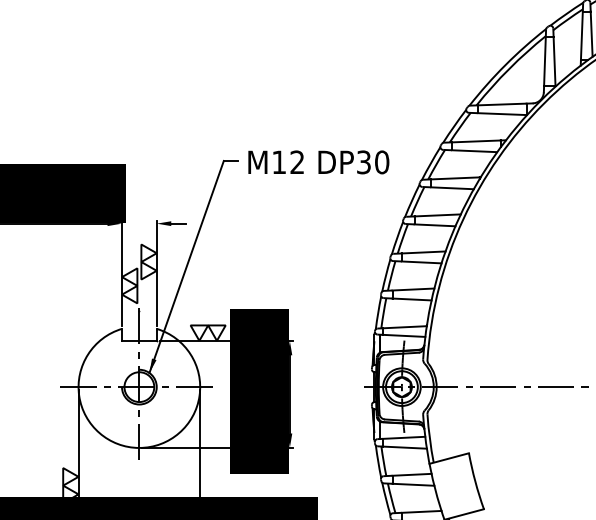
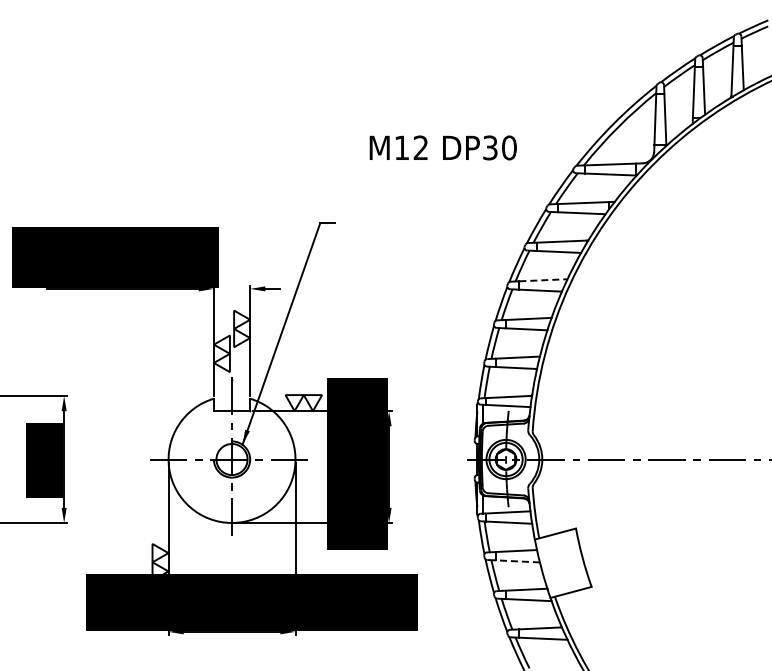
text: (318, 161) -> (442, 147), moved
line: (437, 215) -> (543, 280), solid -> dashed
line: (413, 484) -> (518, 561), solid -> dashed

